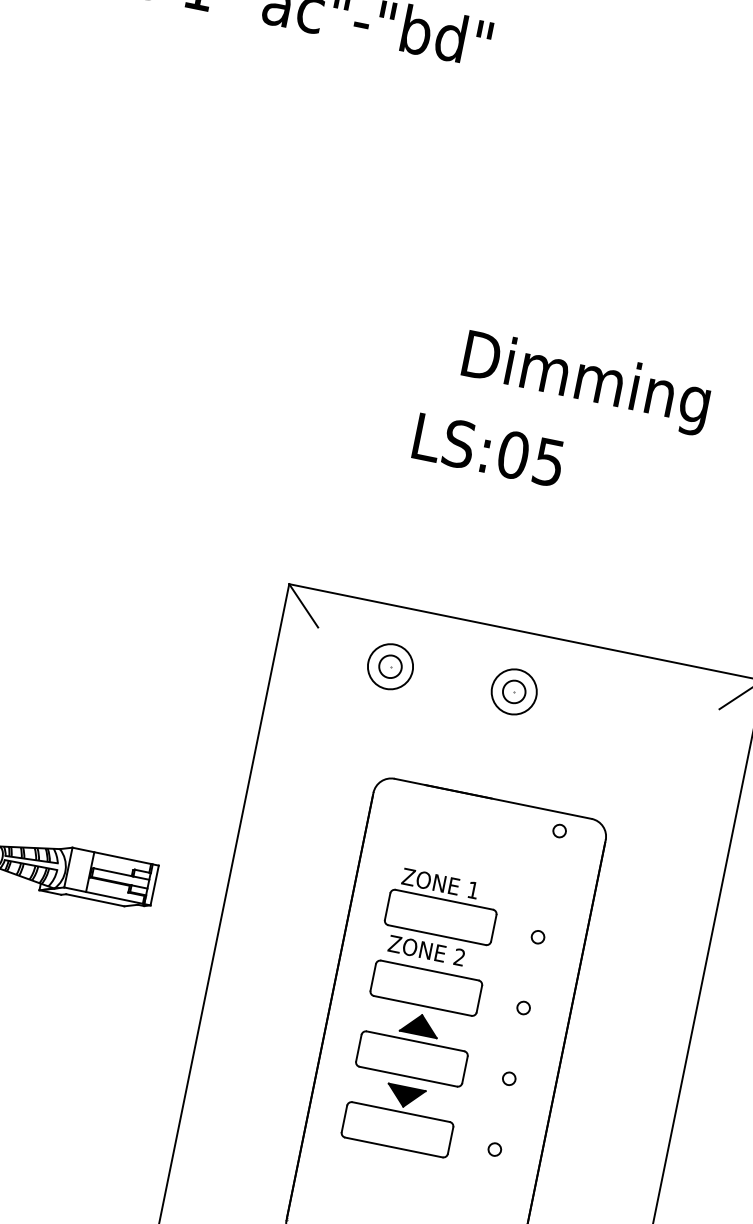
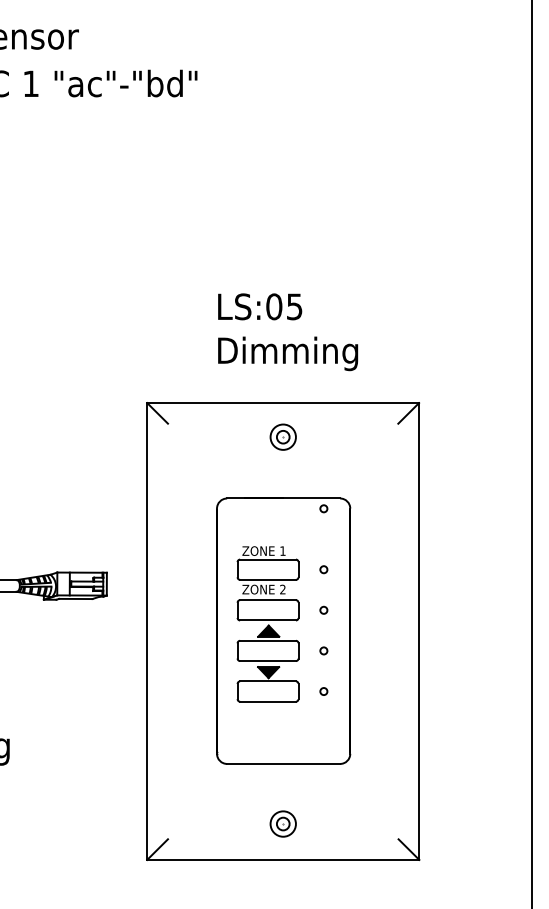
text: (586, 382) -> (288, 353), moved
text: (489, 449) -> (260, 306), moved
part: (389, 665) -> (211, 436), removed

